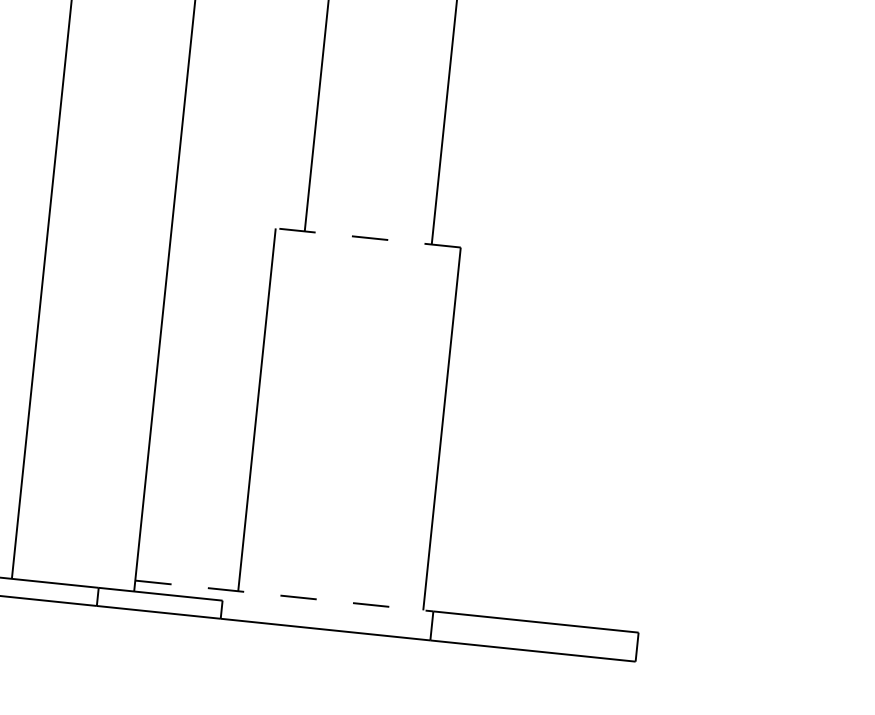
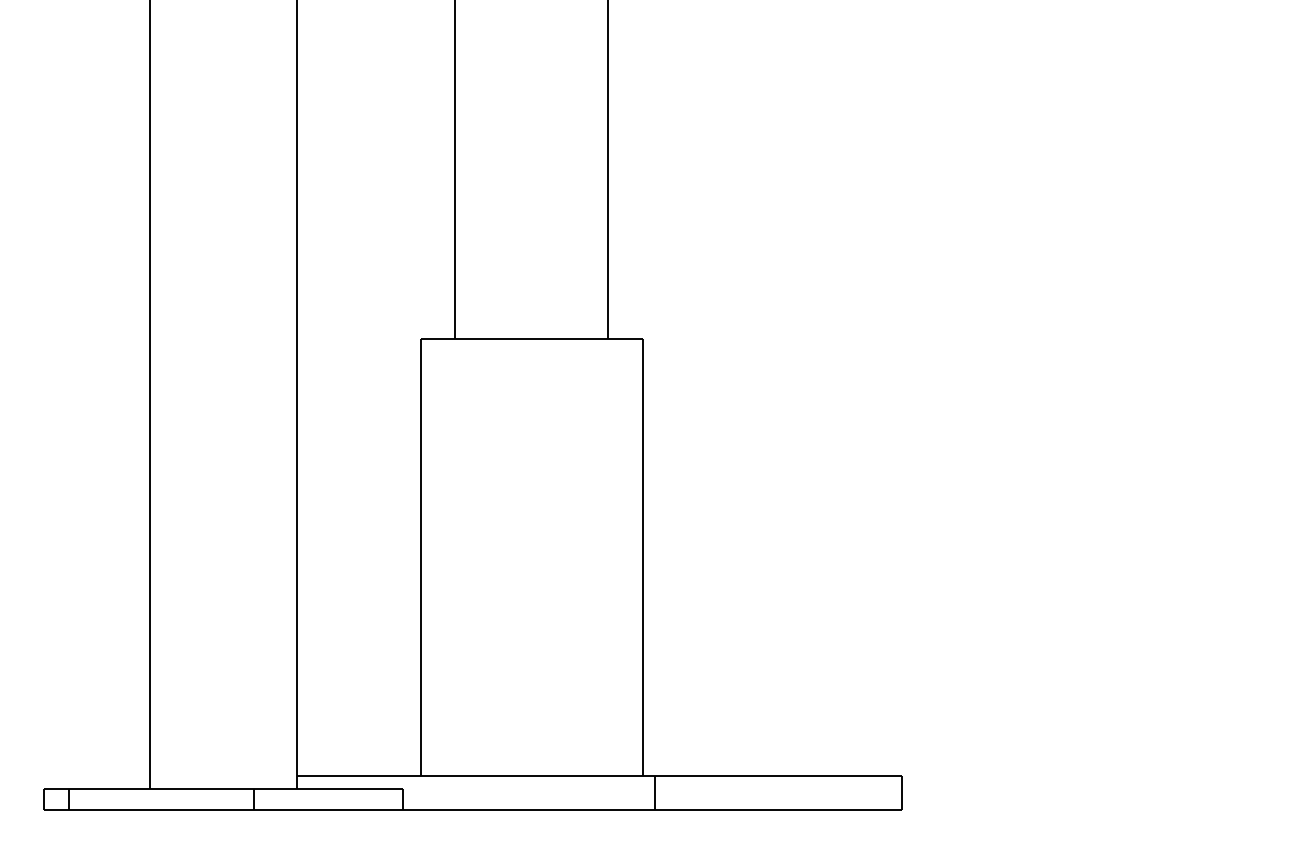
line: (368, 238) -> (531, 339), dashed -> solid
line: (284, 596) -> (476, 775), dashed -> solid

